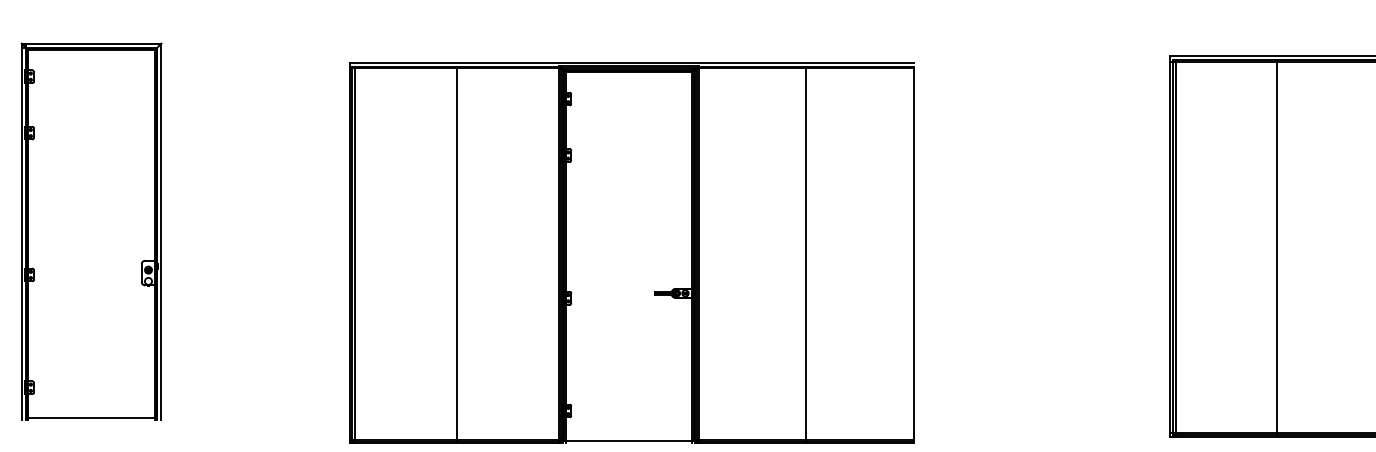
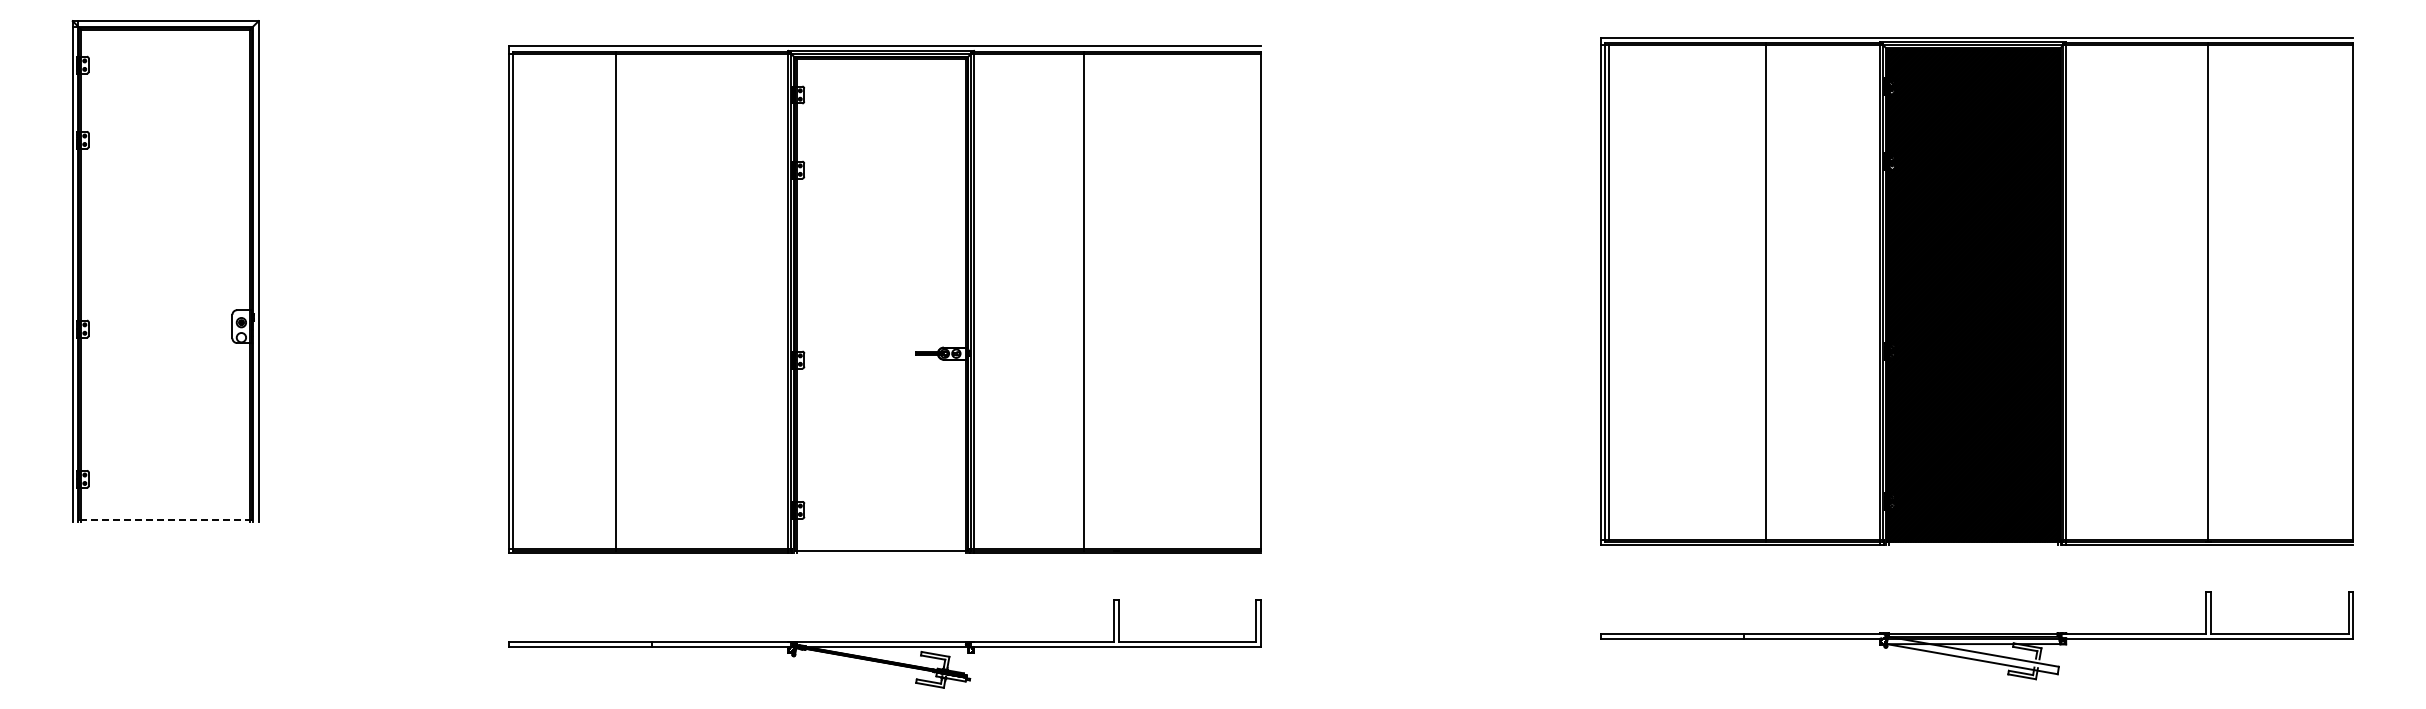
line: (1277, 247) -> (1766, 292), moved
line: (355, 253) -> (516, 300), removed
line: (457, 254) -> (616, 301), moved
line: (805, 254) -> (1084, 301), moved
line: (91, 417) -> (165, 519), solid -> dashed

